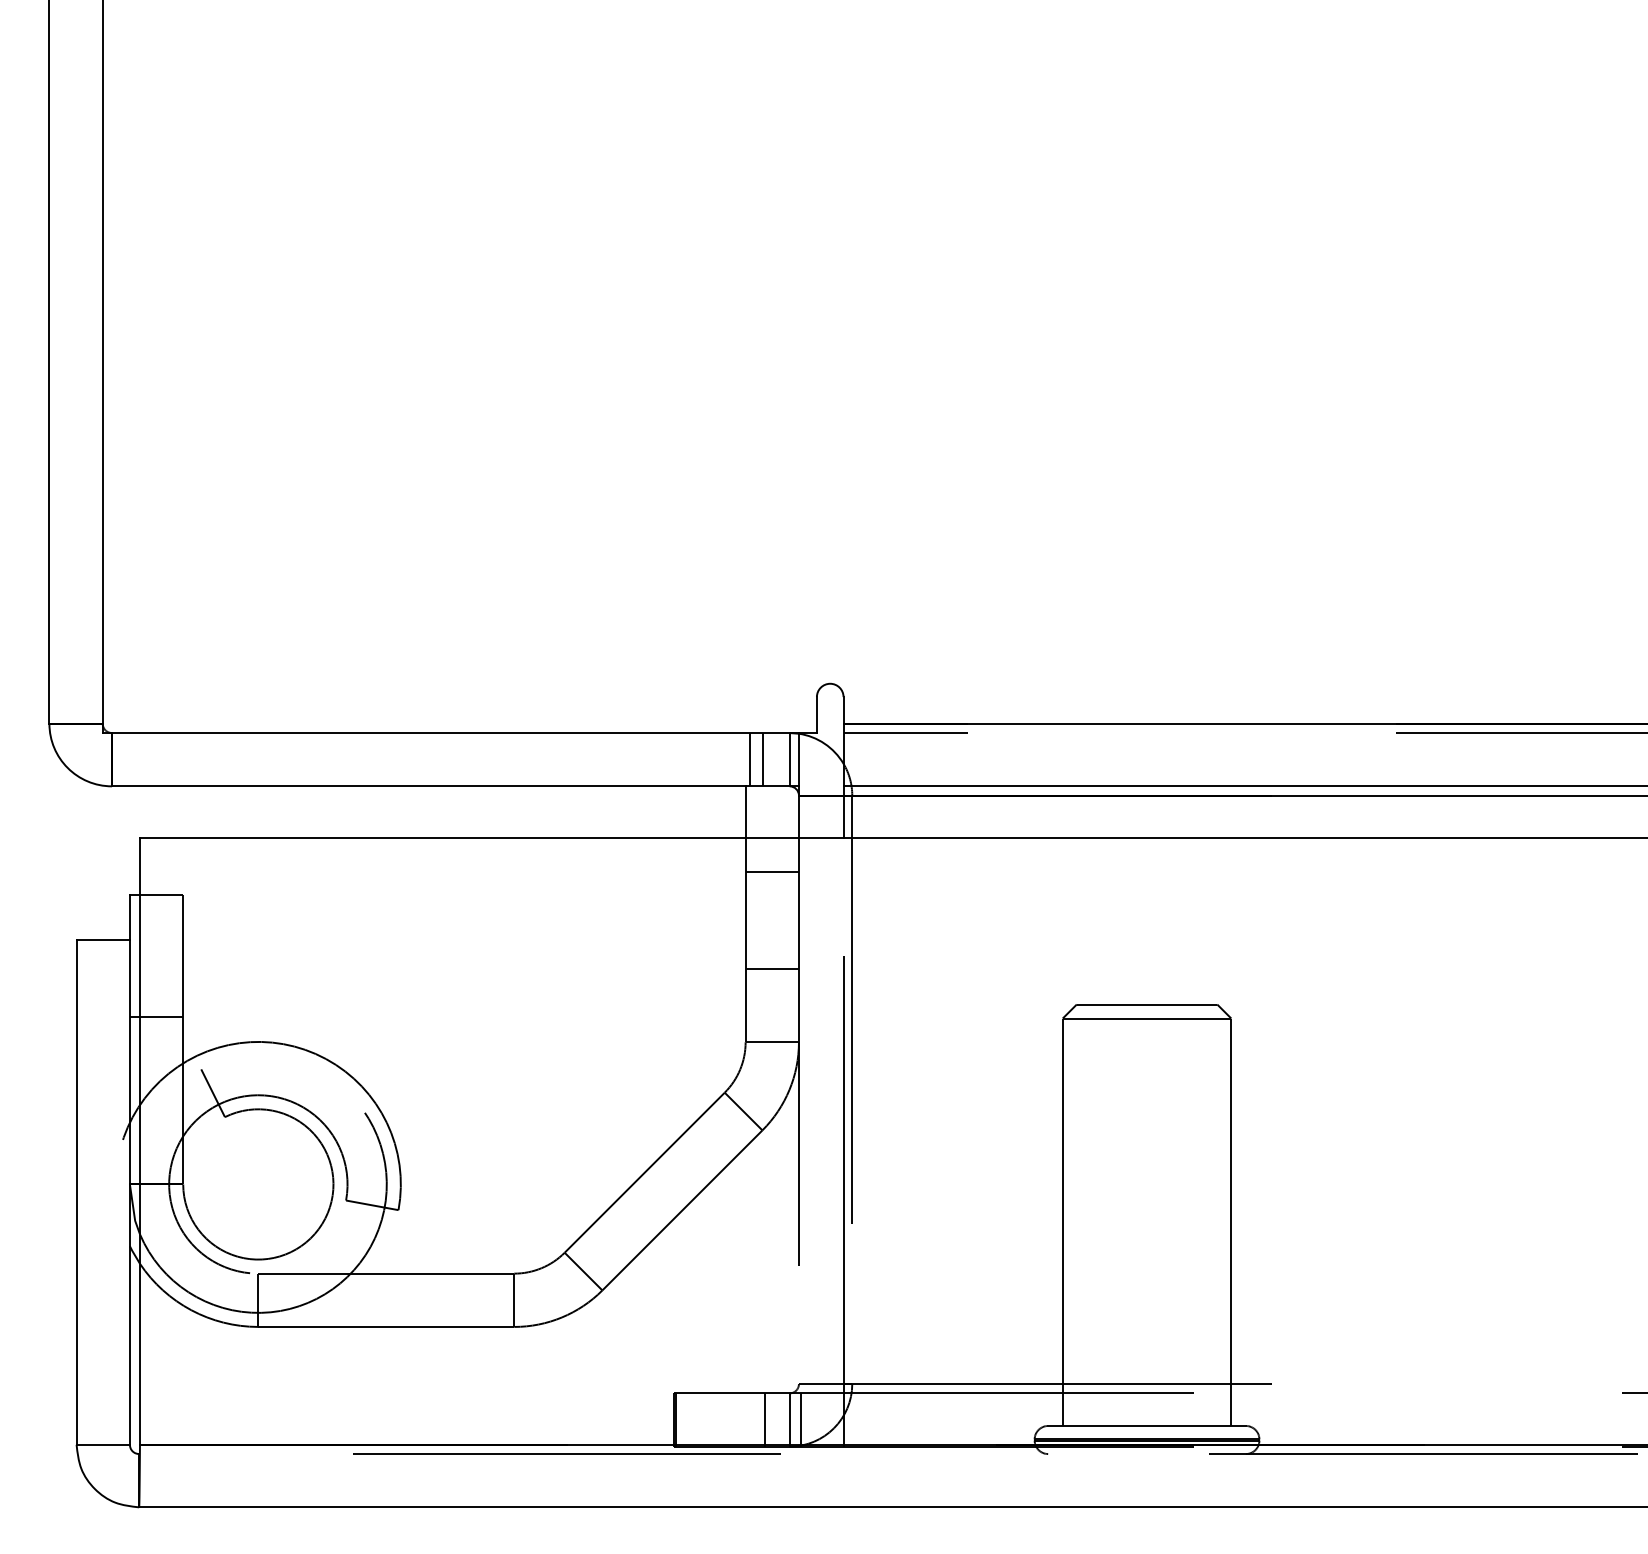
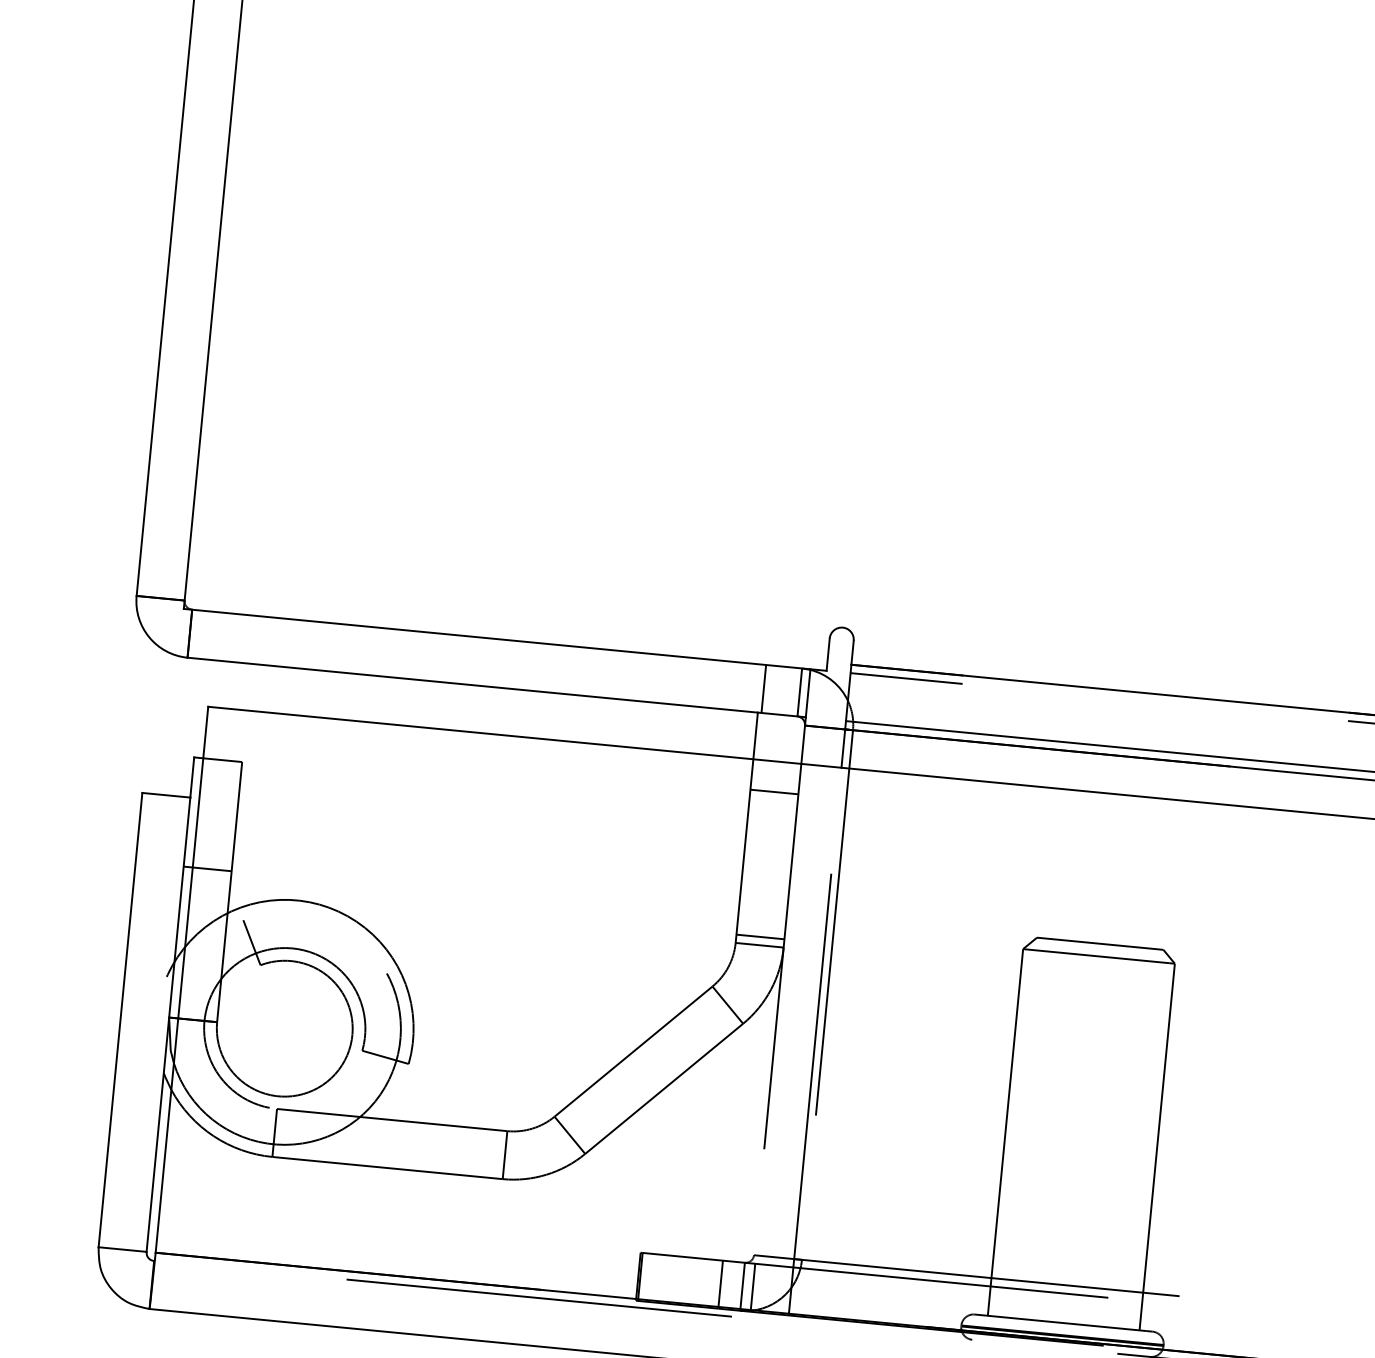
line: (763, 759) -> (776, 690), removed
line: (771, 969) -> (759, 937), moved

